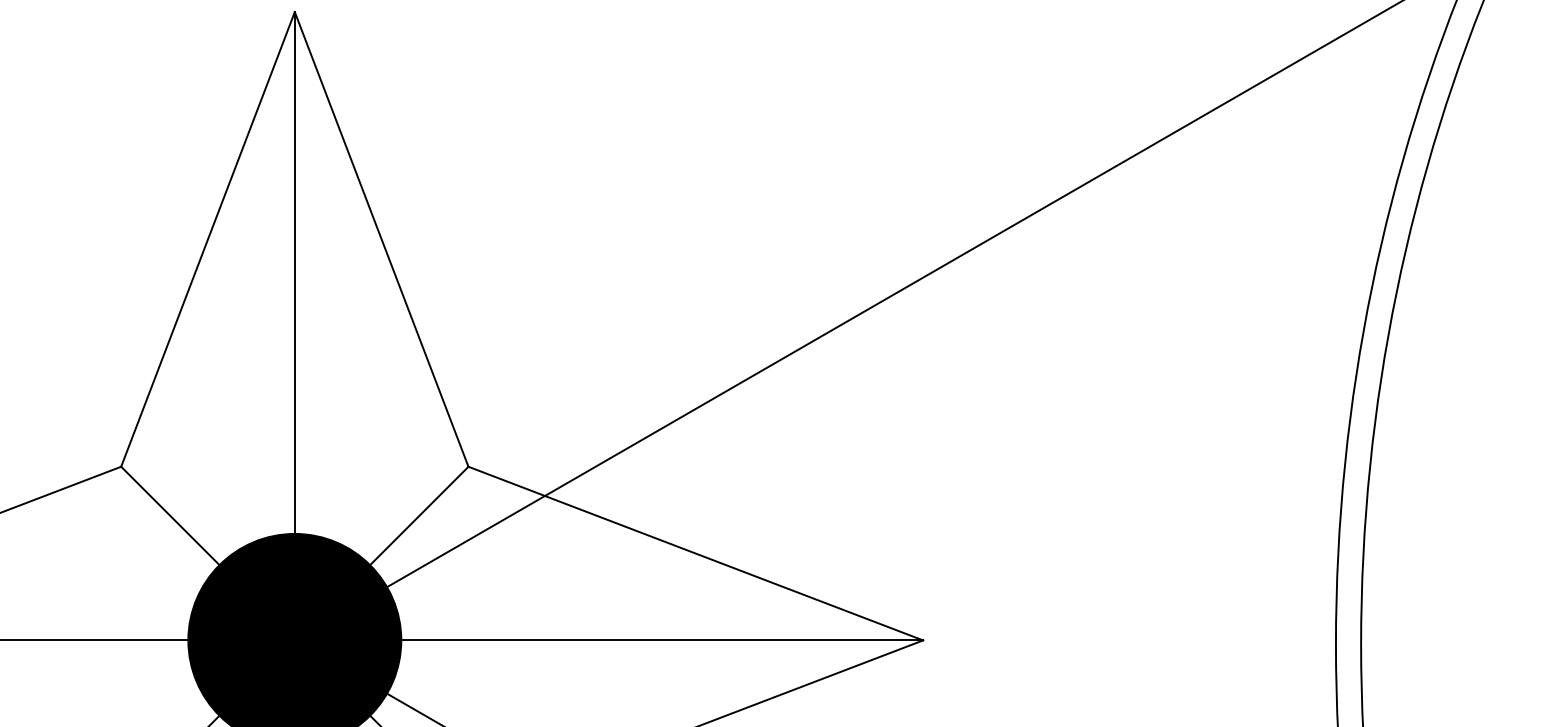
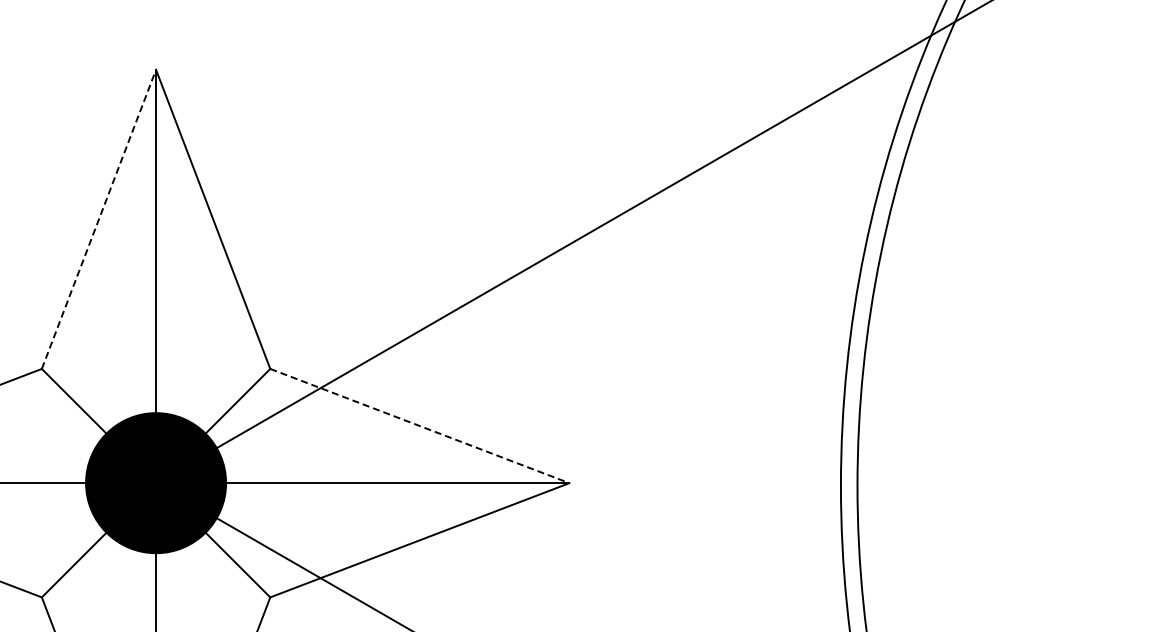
line: (208, 238) -> (99, 218), solid -> dashed
line: (696, 554) -> (420, 426), solid -> dashed

